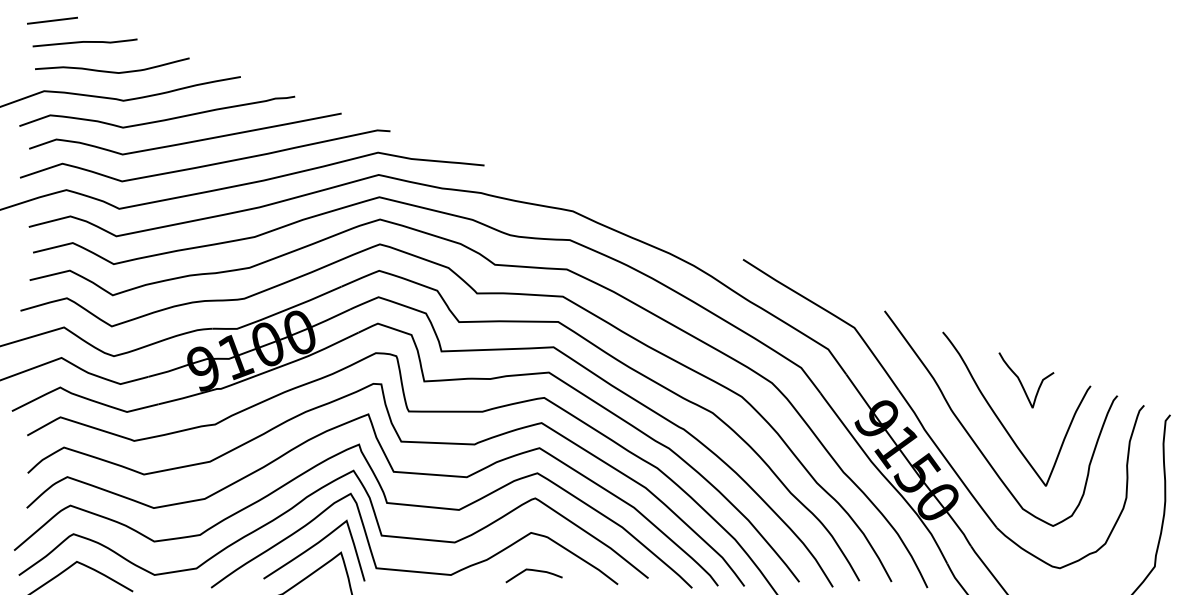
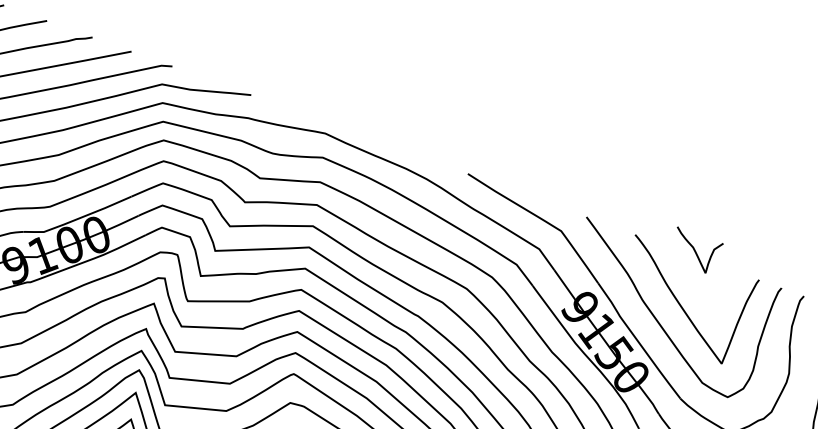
curve: (1022, 383) -> (697, 252), moved

